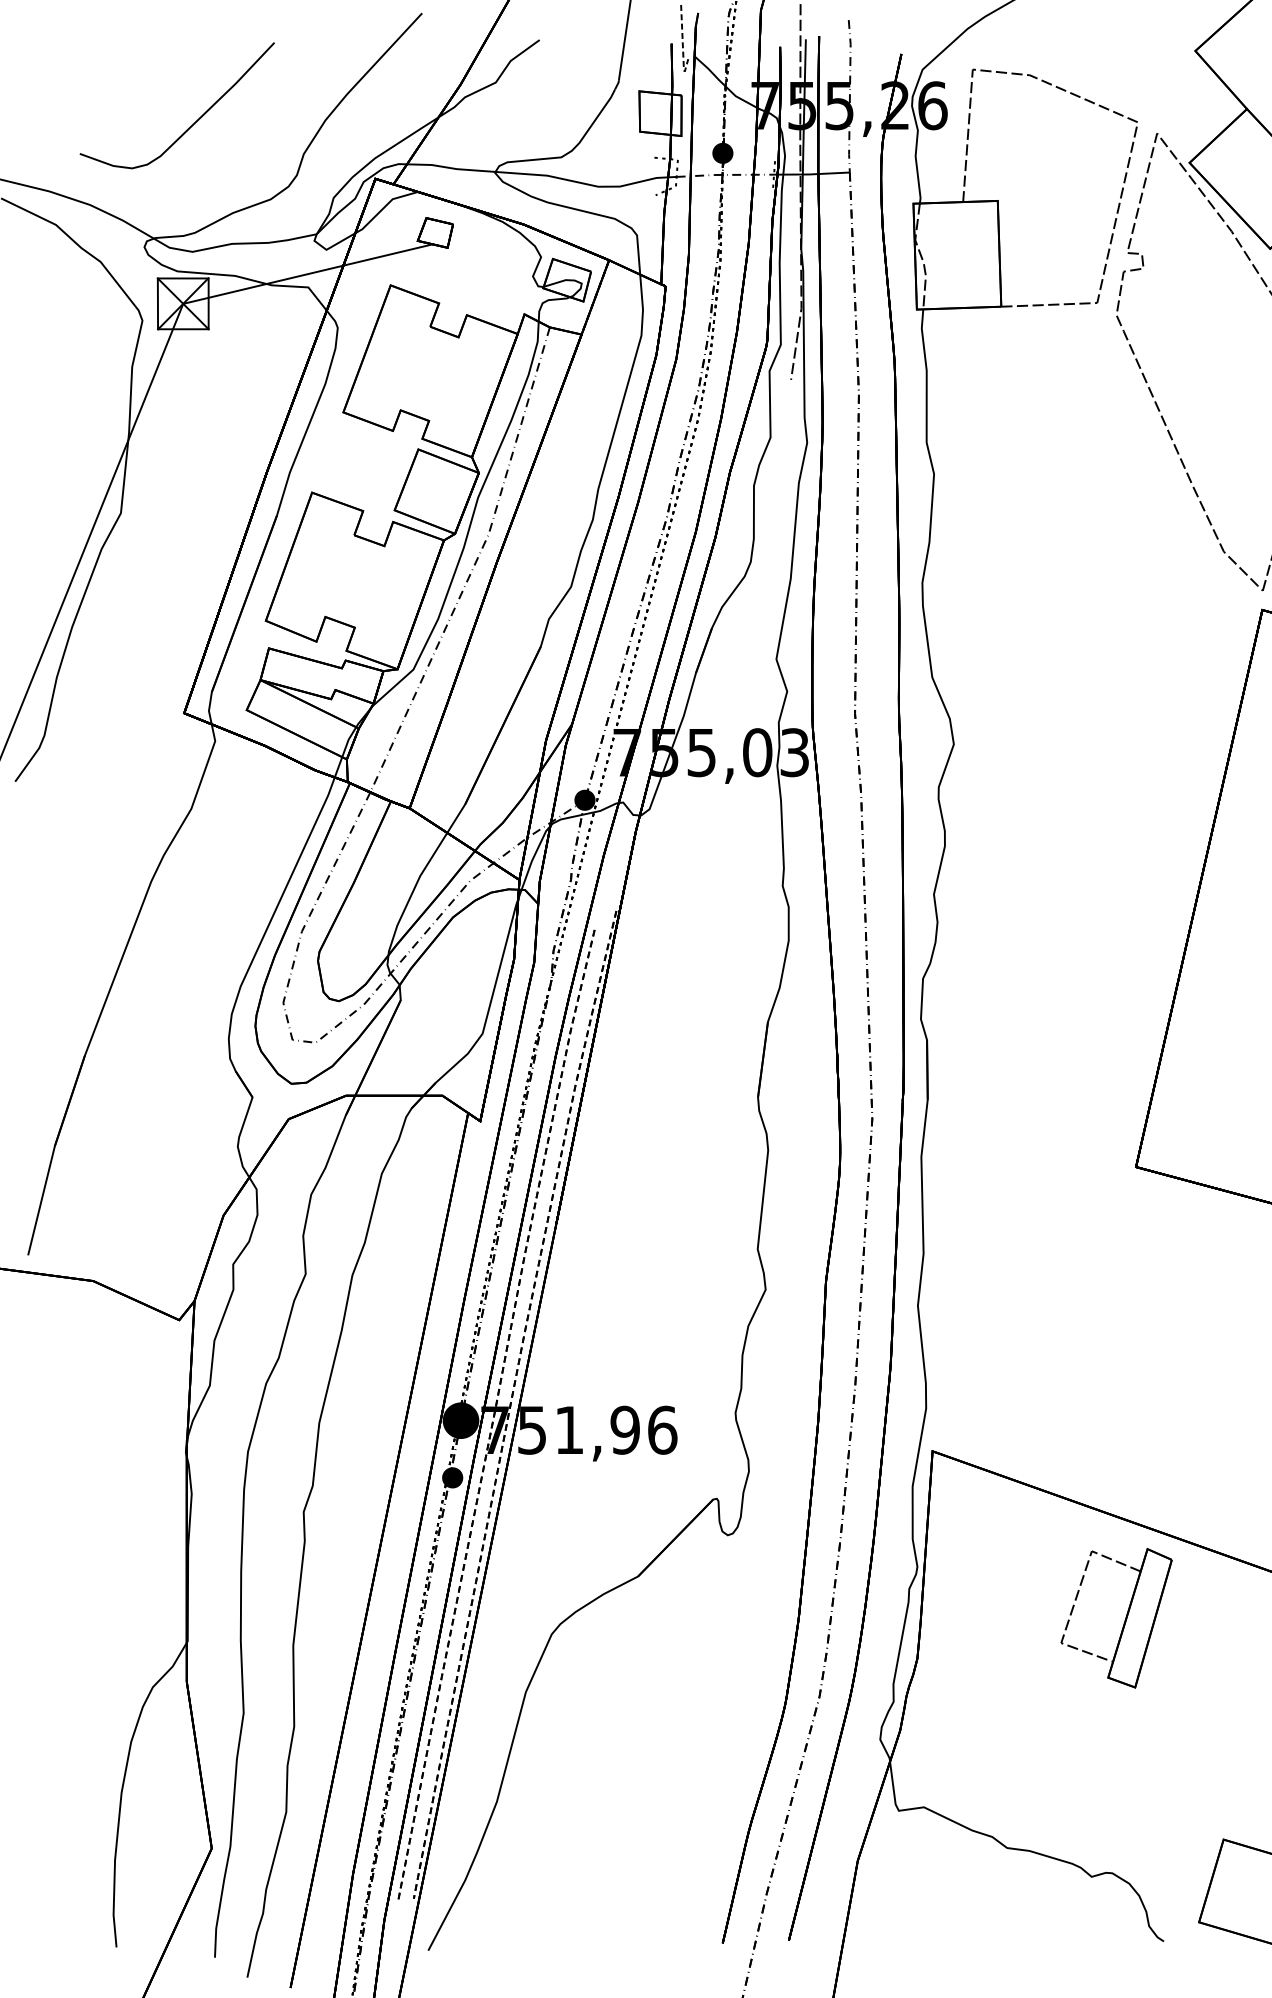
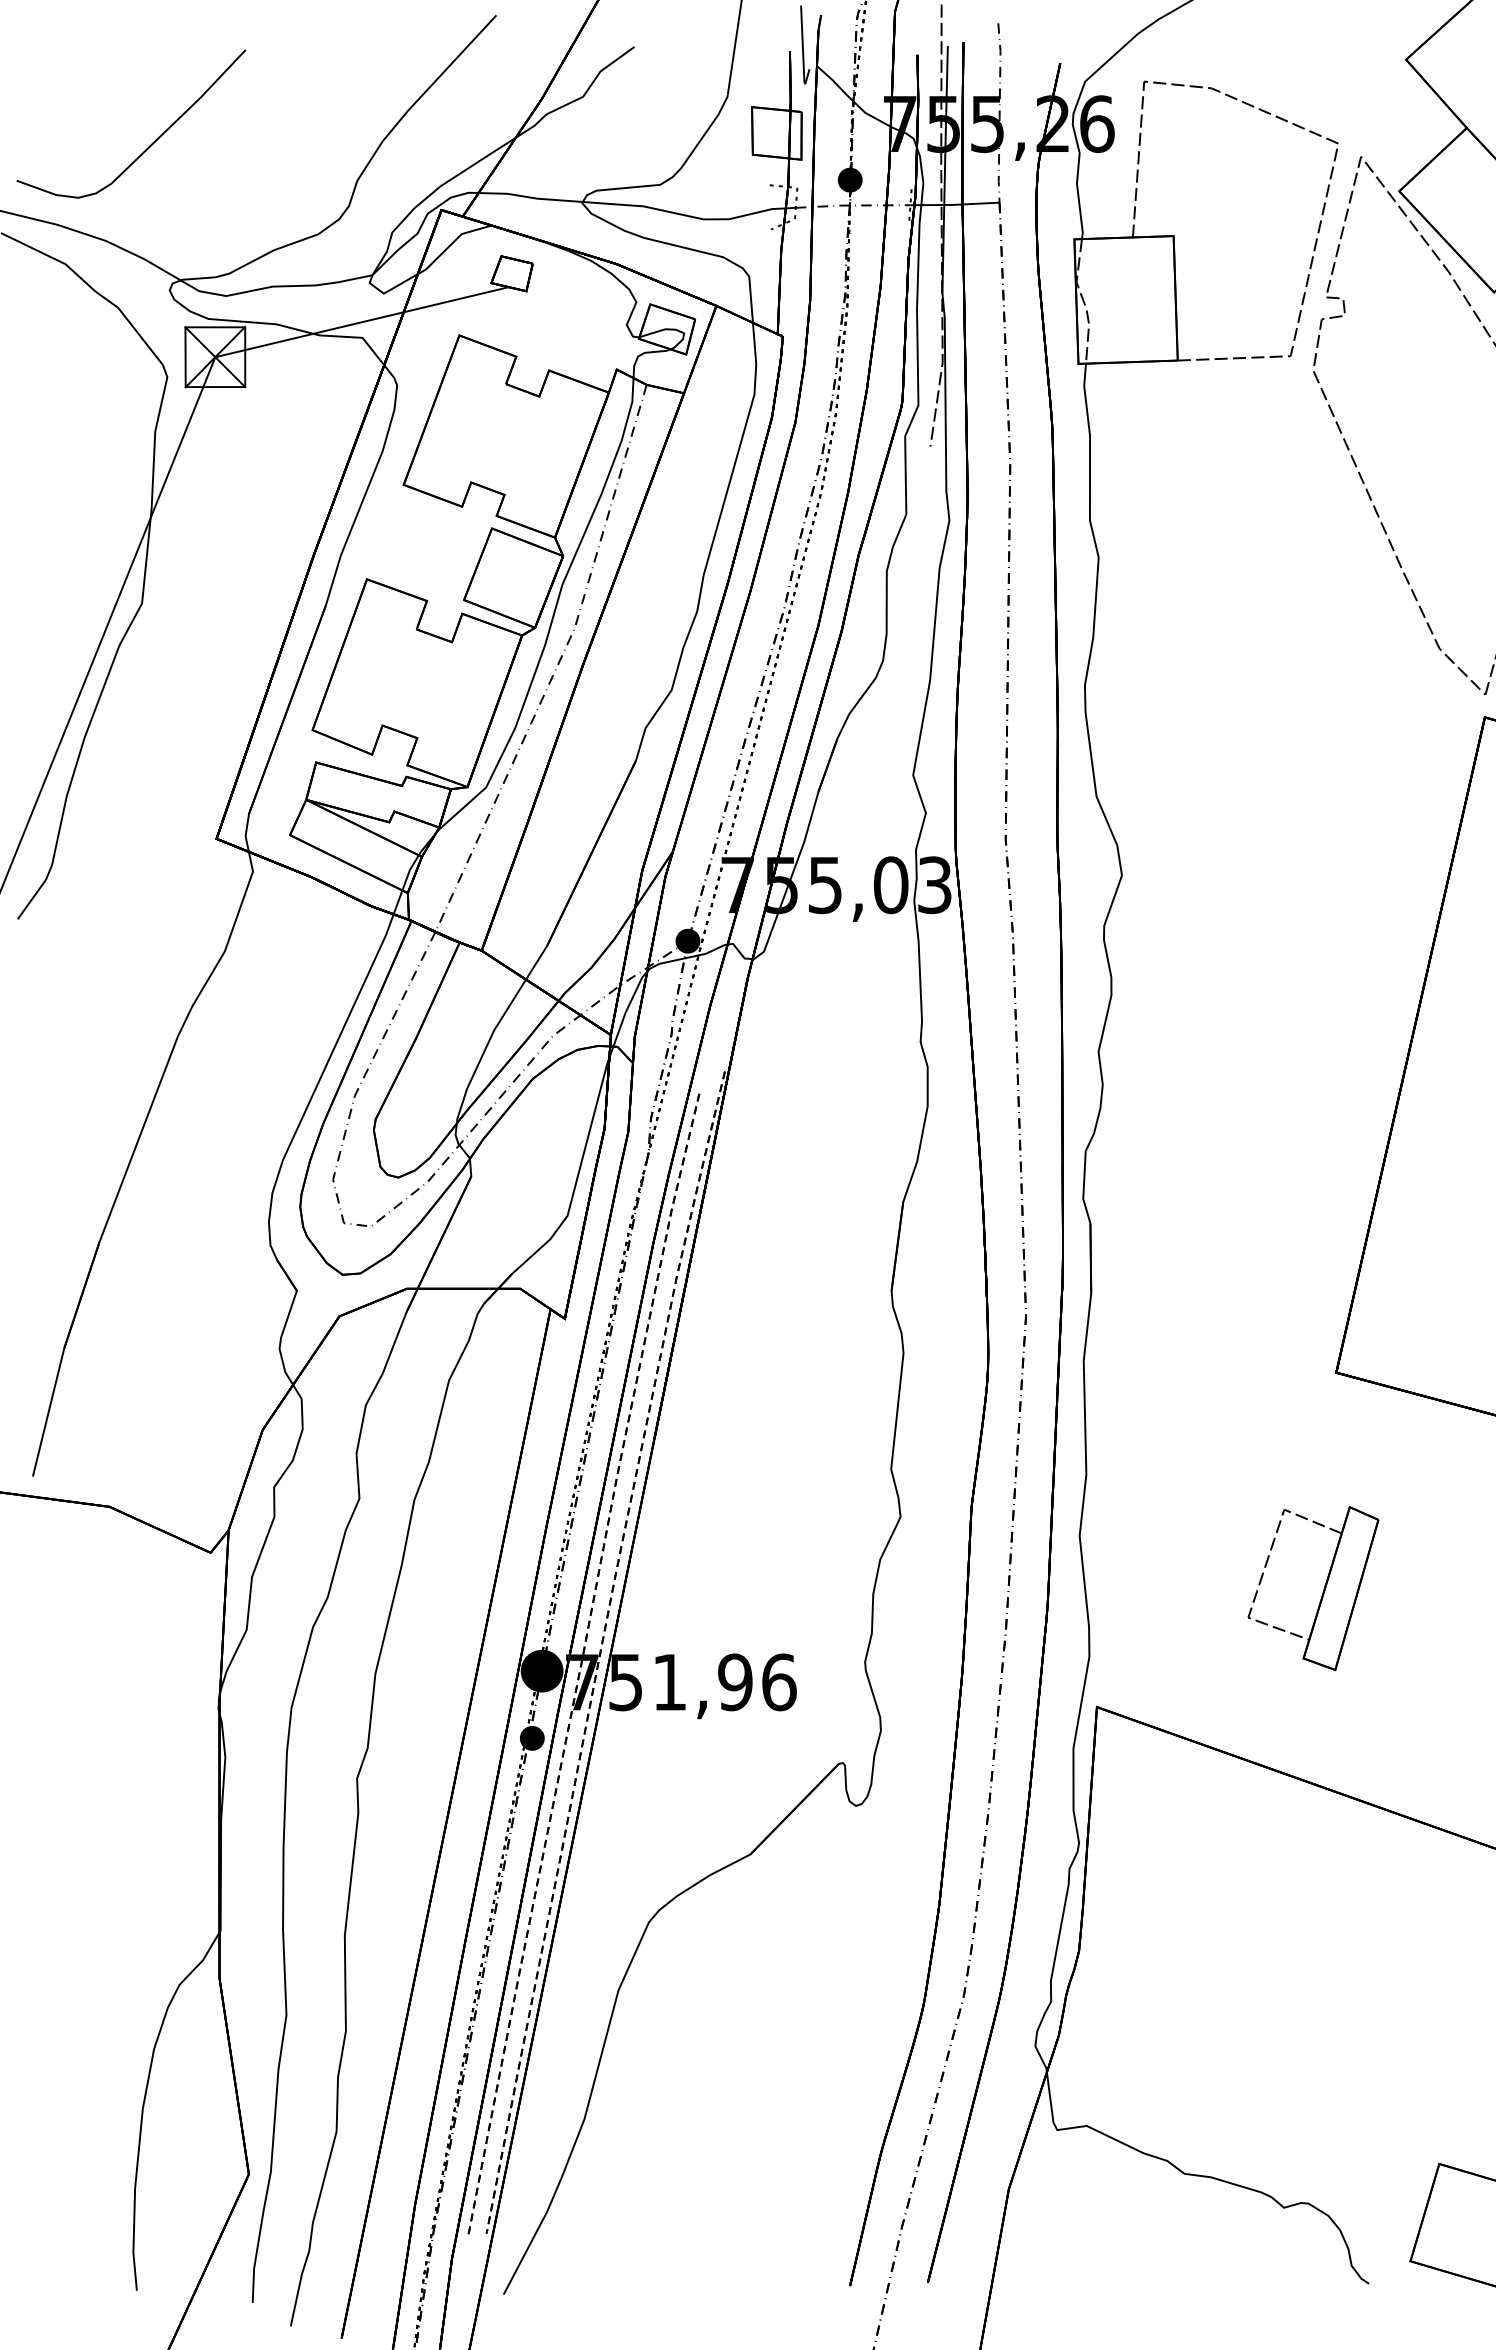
line: (683, 46) -> (803, 54), dashed -> solid
curve: (194, 122) -> (151, 143), moved
part: (1124, 1621) -> (1322, 1592), moved

